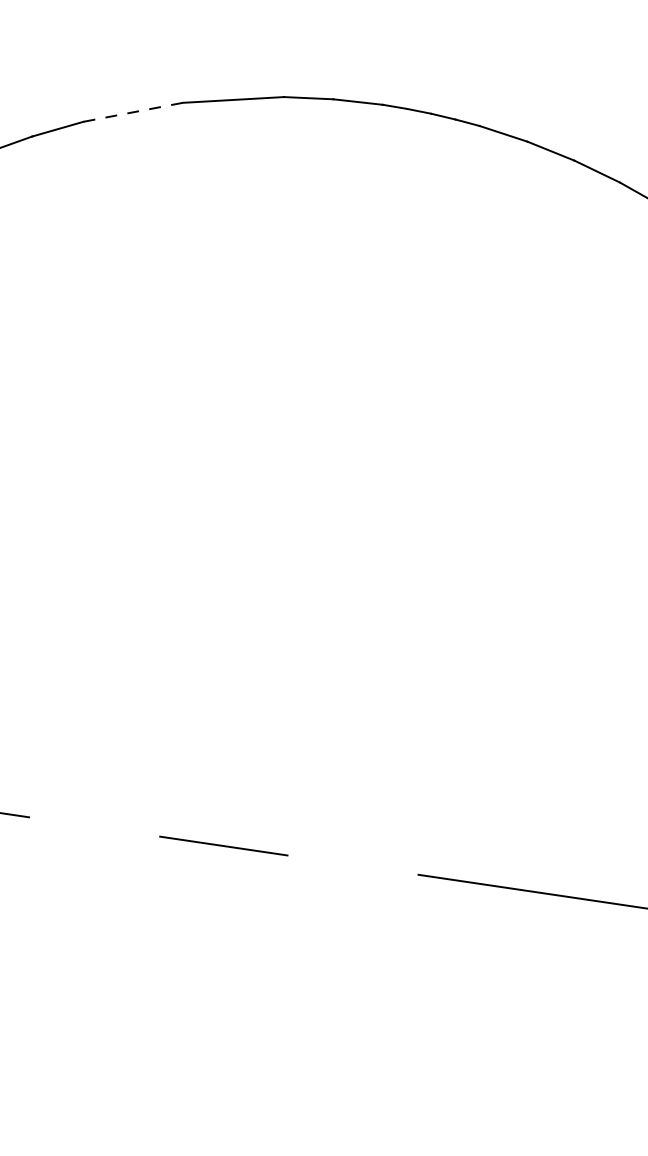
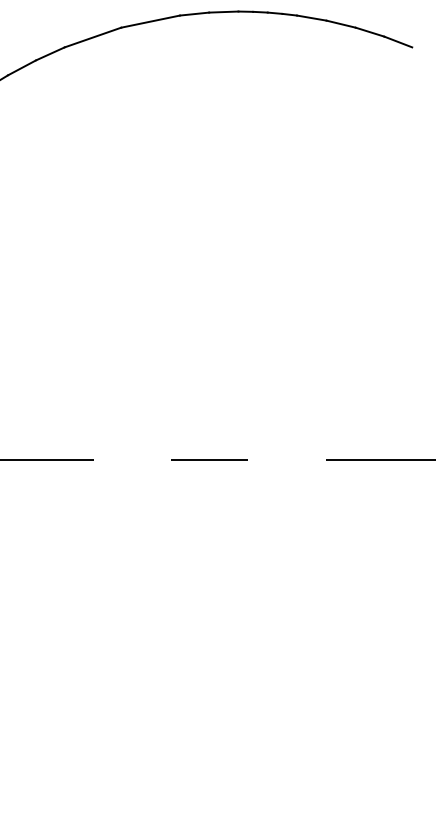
line: (134, 112) -> (93, 37), dashed -> solid

